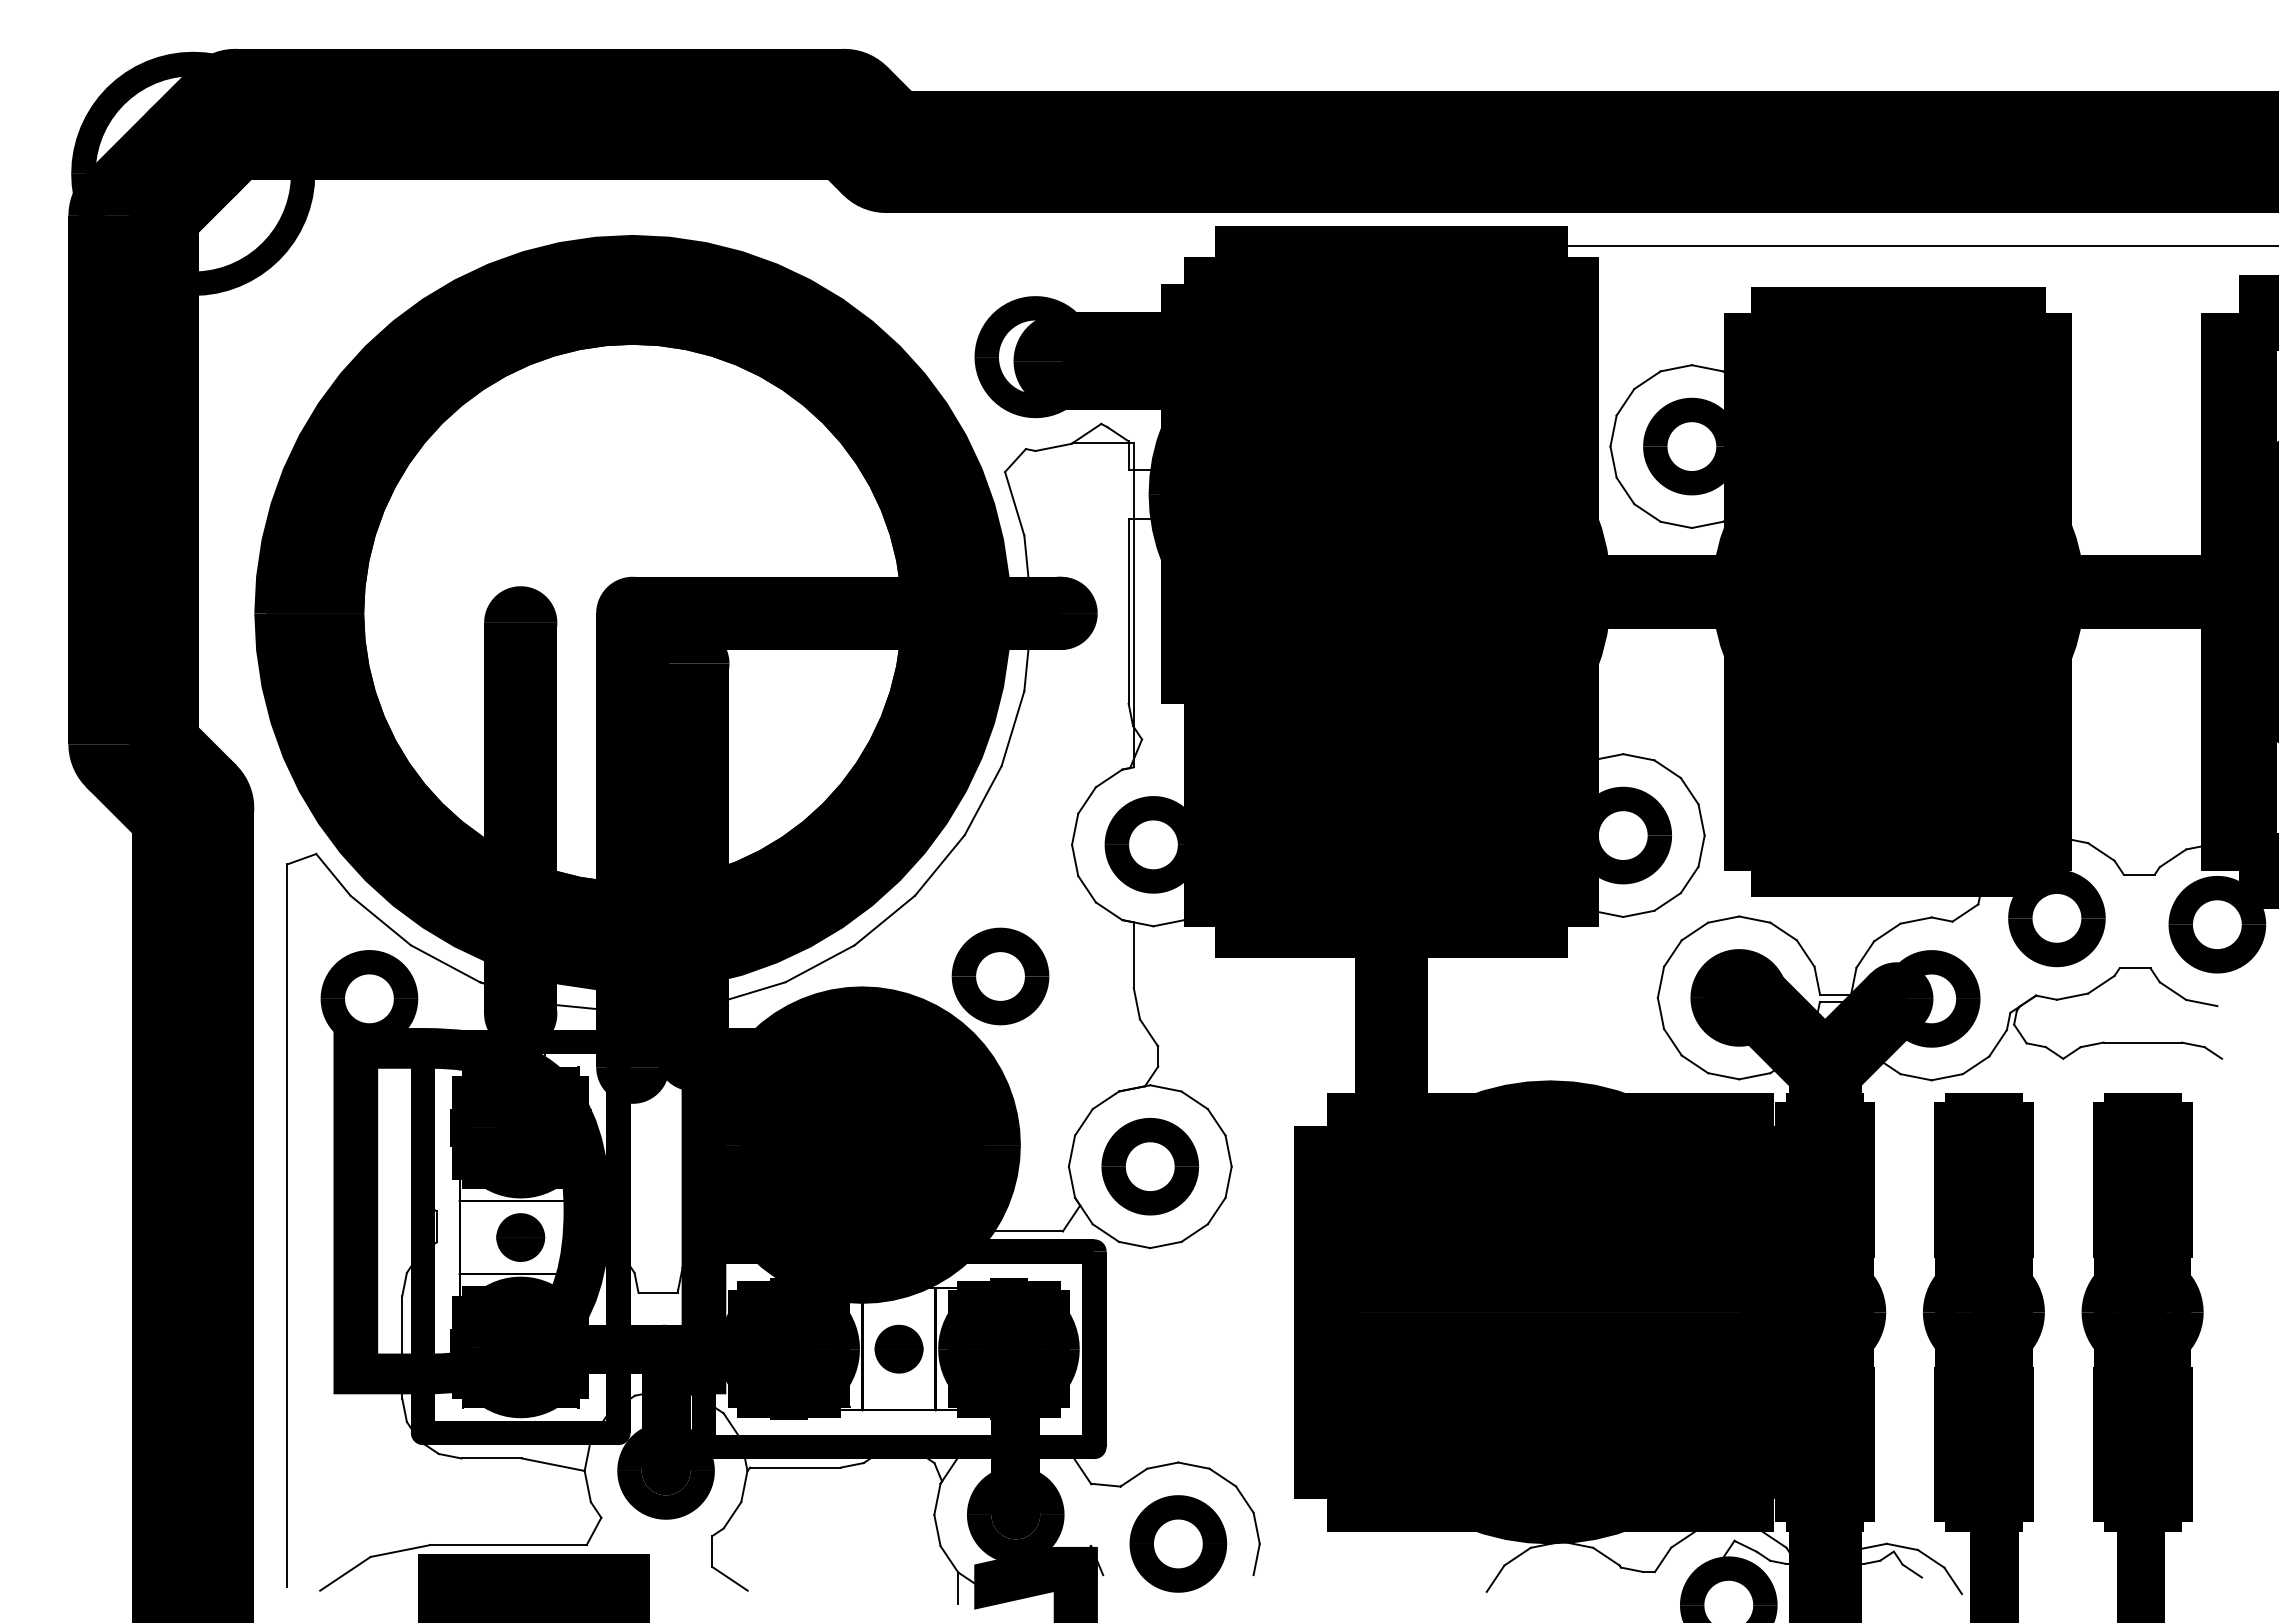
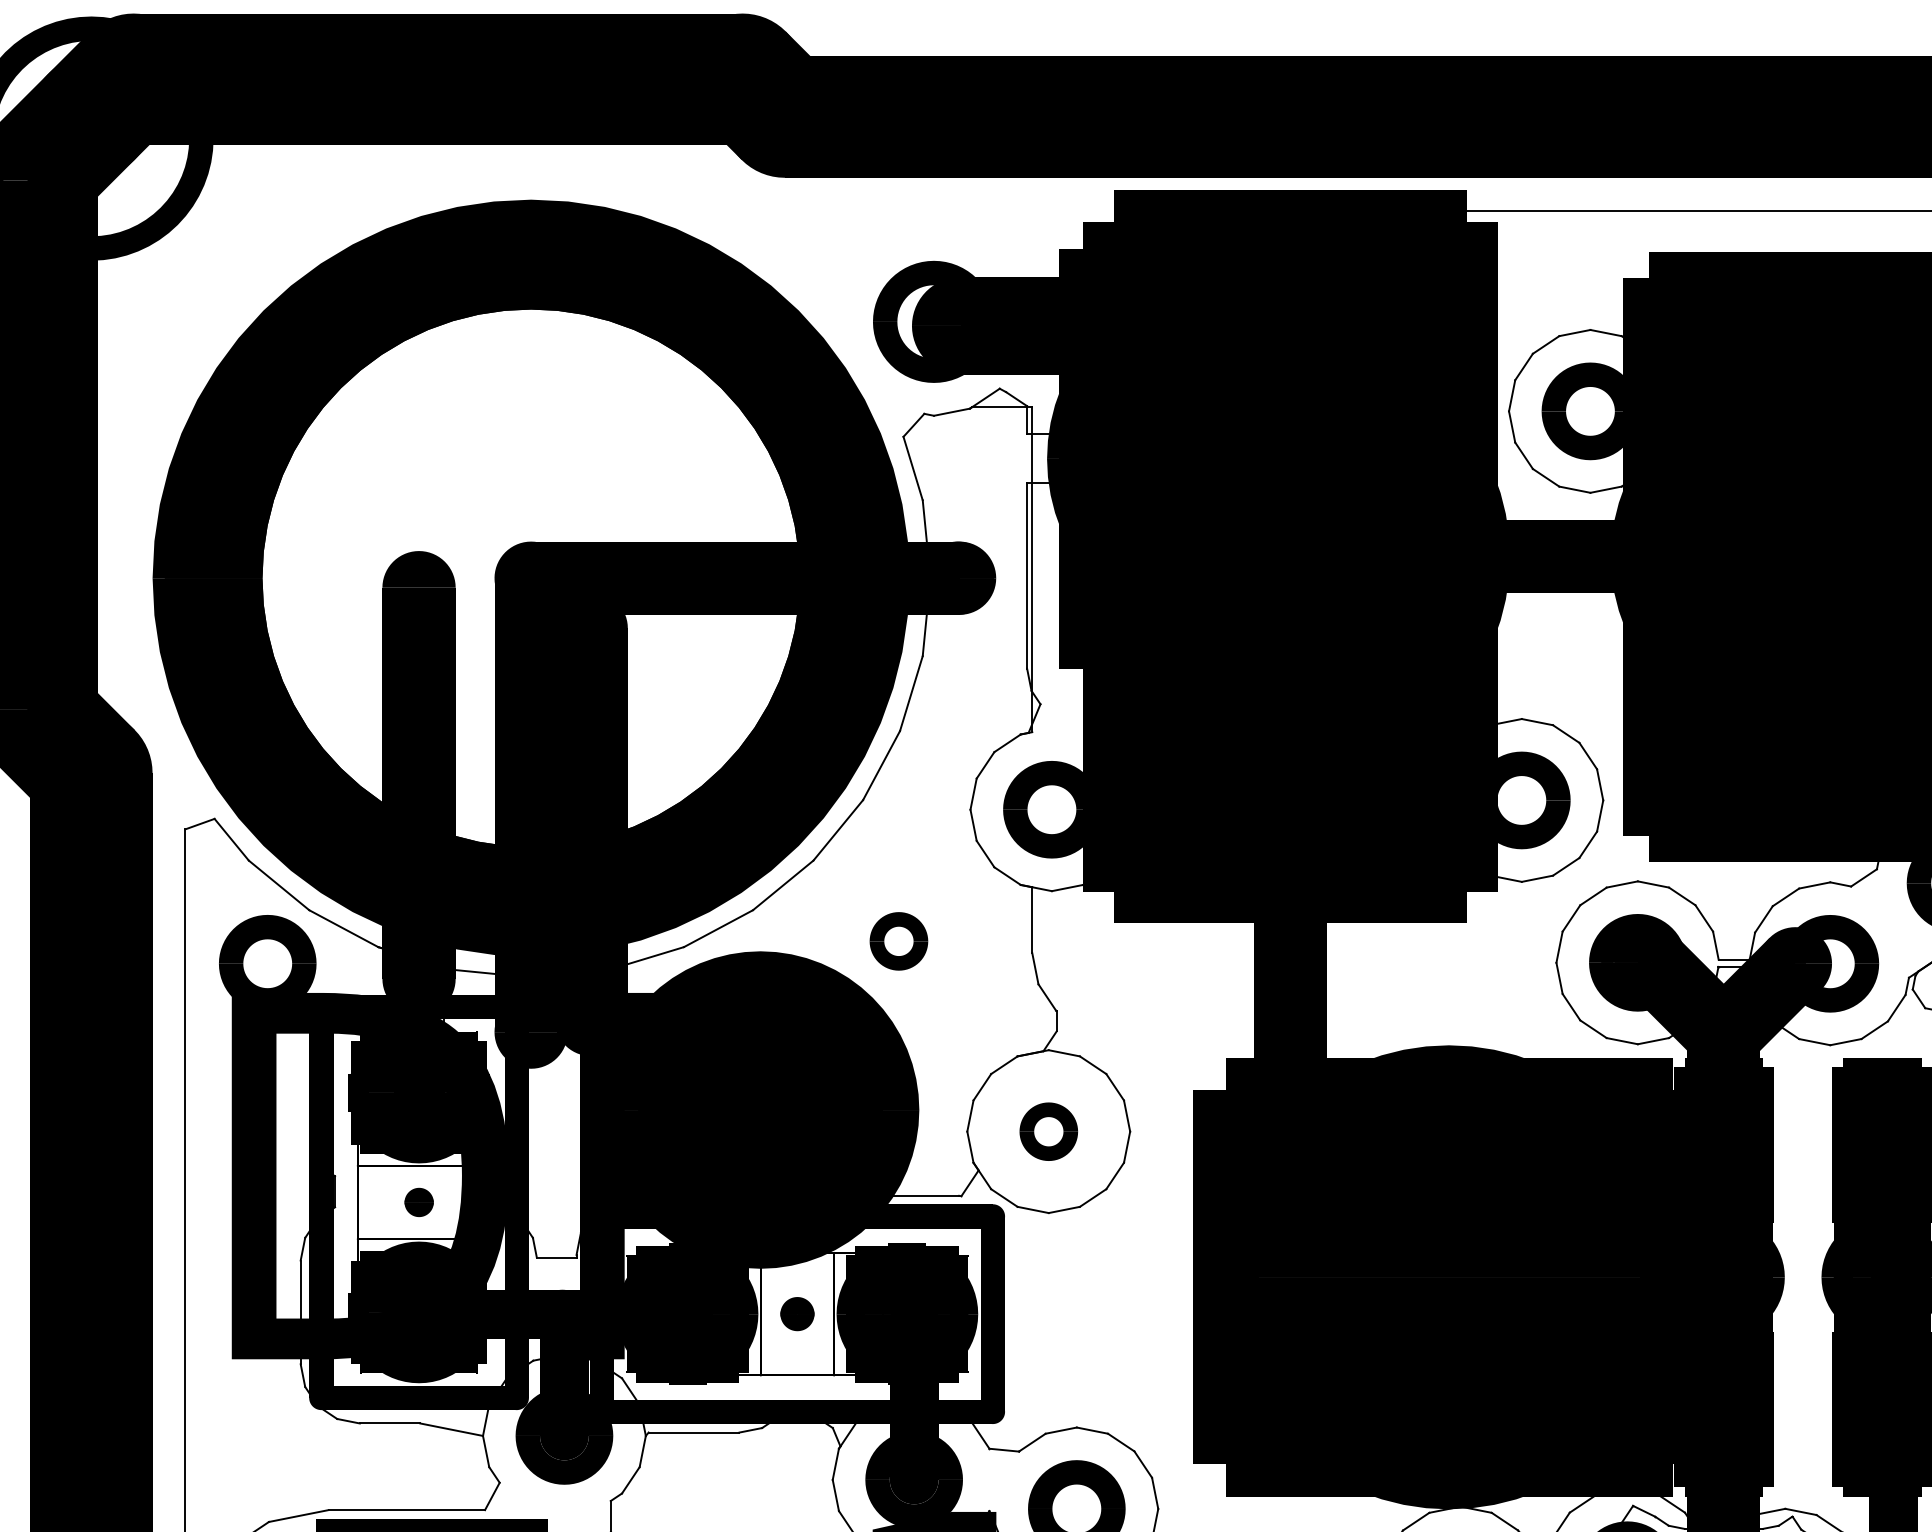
part: (1000, 976) -> (898, 941), size x0.6
part: (1150, 1166) -> (1048, 1131), size x0.6
part: (520, 1237) -> (418, 1202), size x0.6
part: (898, 1348) -> (796, 1313), size x0.7

